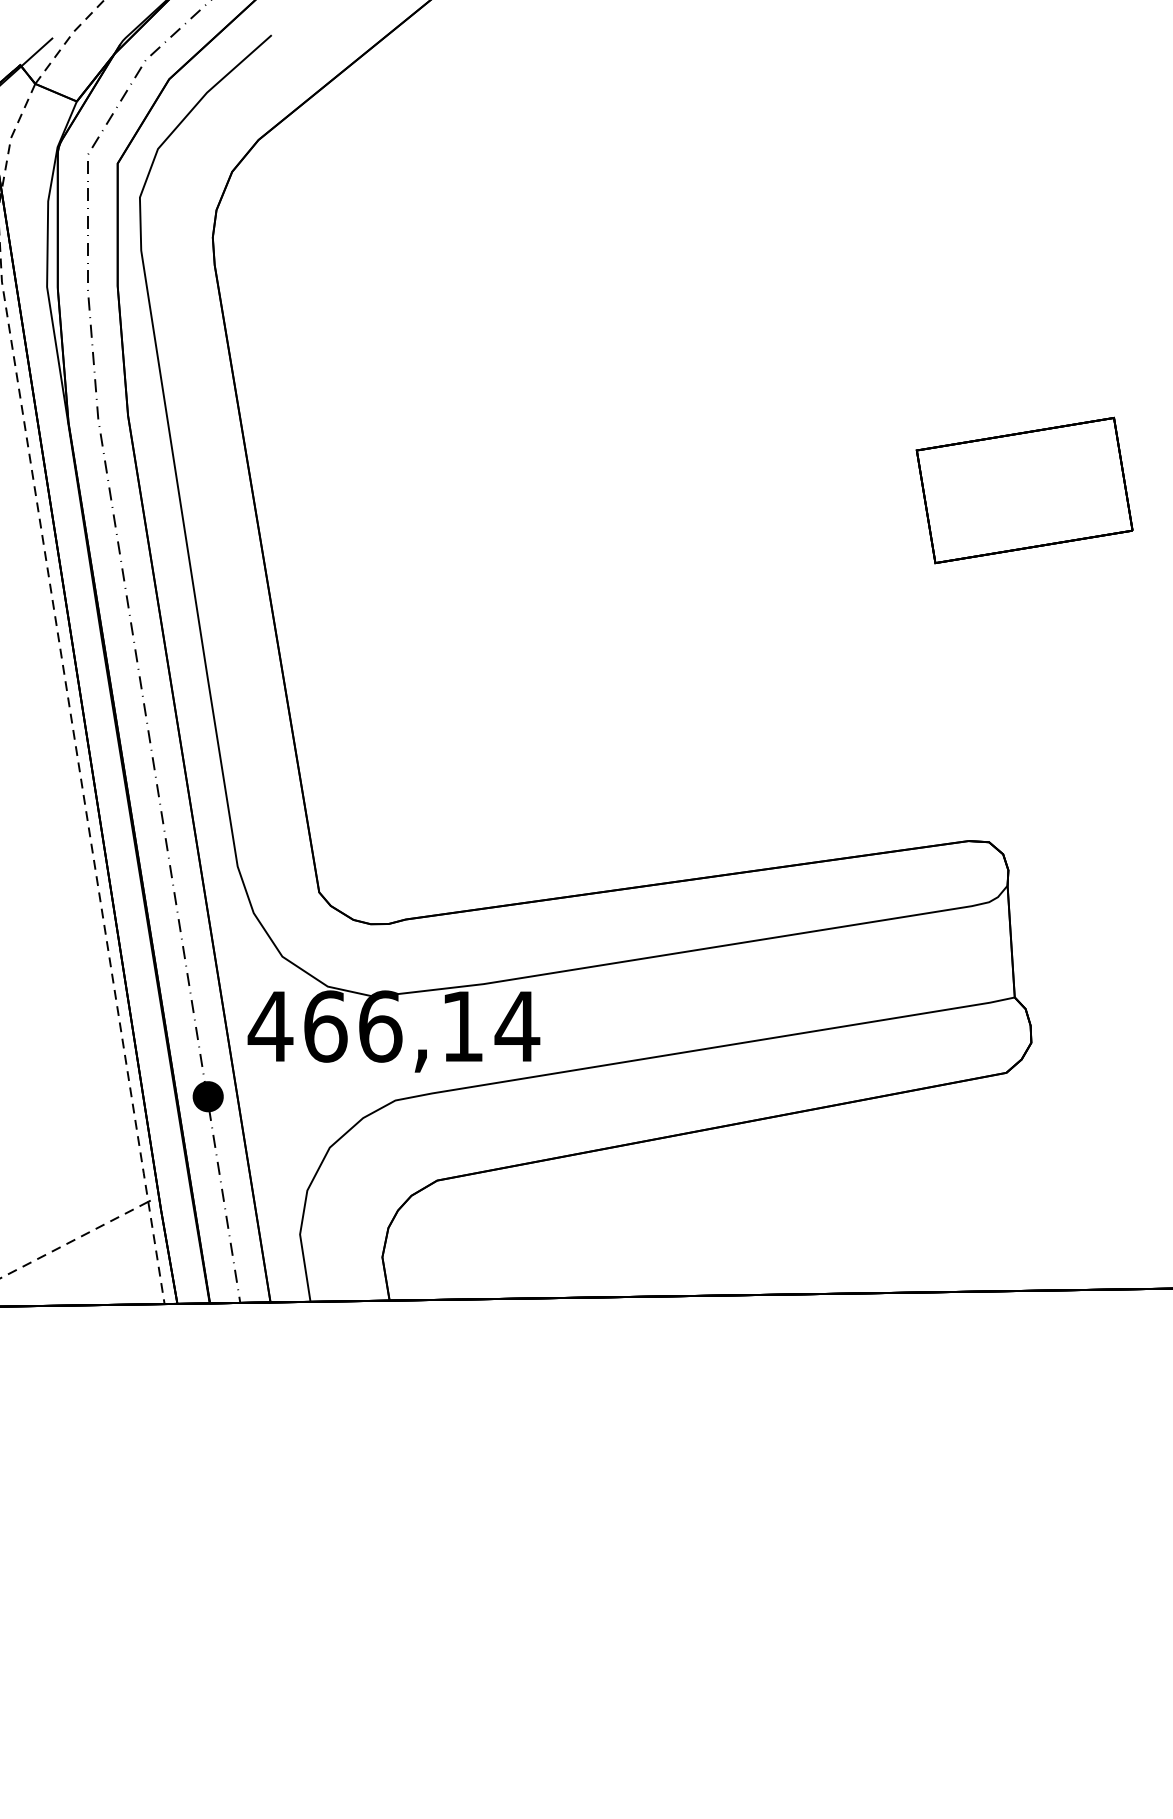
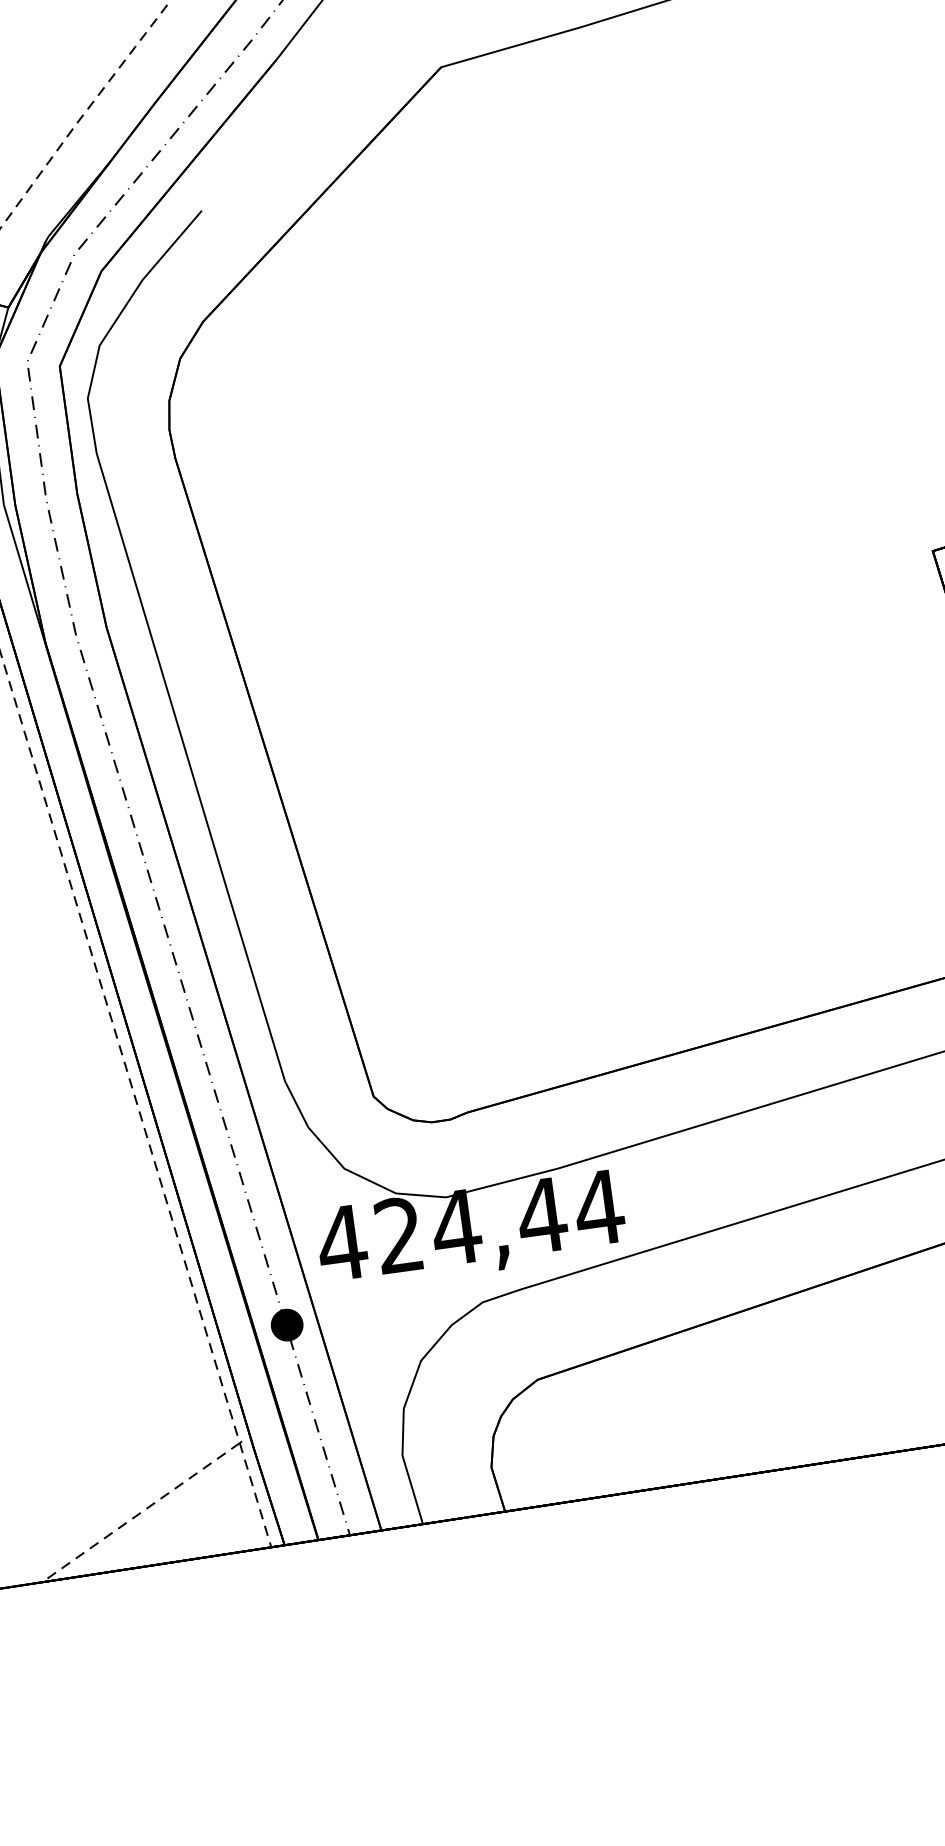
text: (394, 1026) -> (471, 1225), 466,14 -> 424,44

